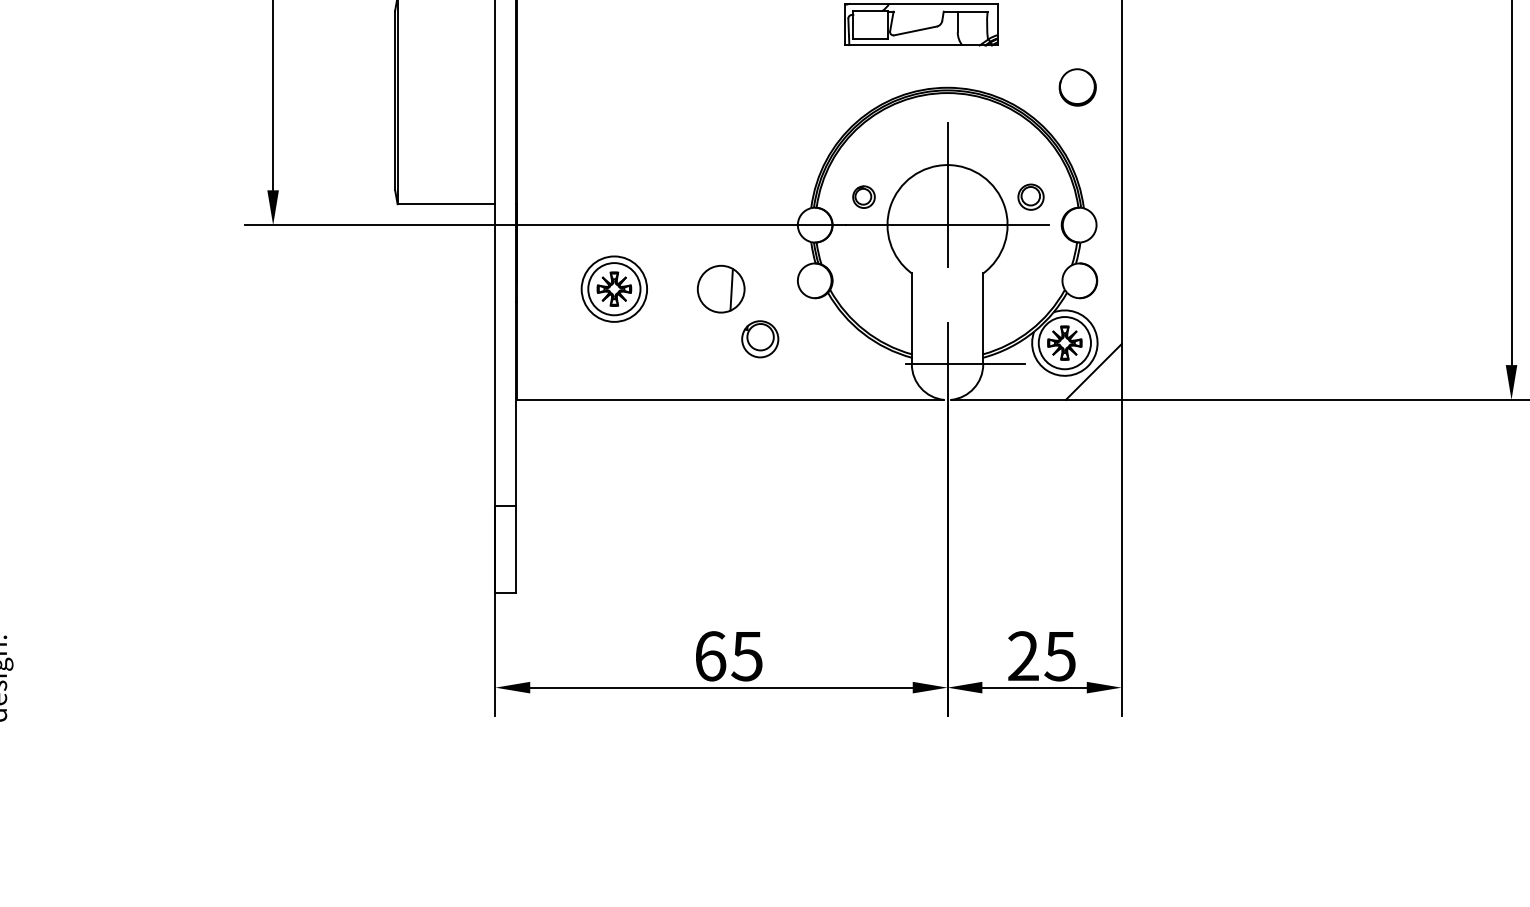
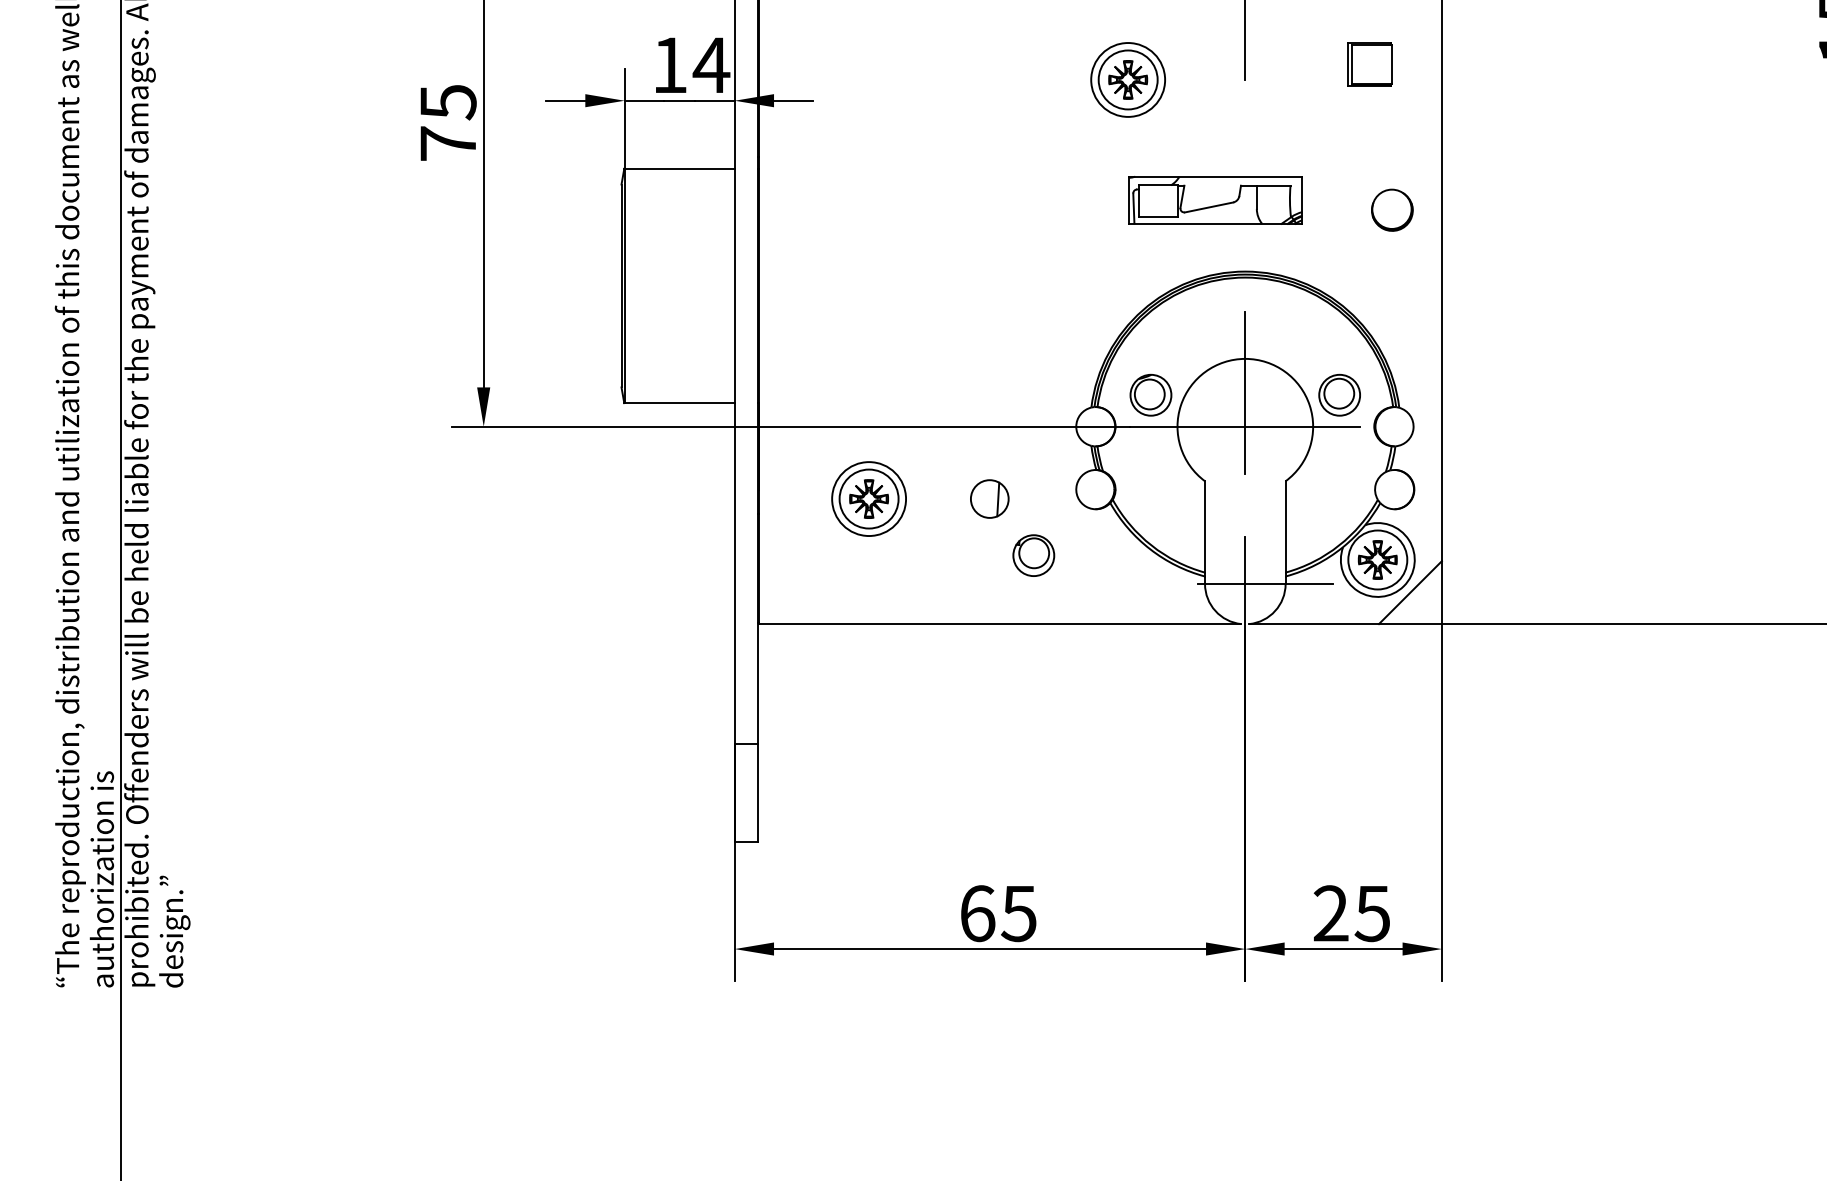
part: (1077, 86) -> (1392, 209), moved
part: (863, 196) -> (1150, 394), size x1.67
part: (1030, 196) -> (1339, 394), size x1.43
part: (721, 288) -> (989, 498), size x0.71

